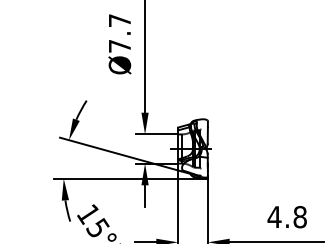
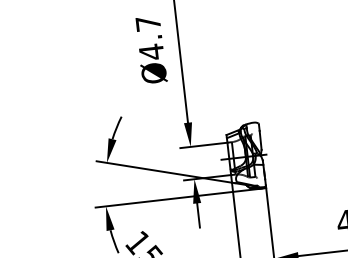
text: (119, 46) -> (151, 52), Ø7.7 -> Ø4.7

